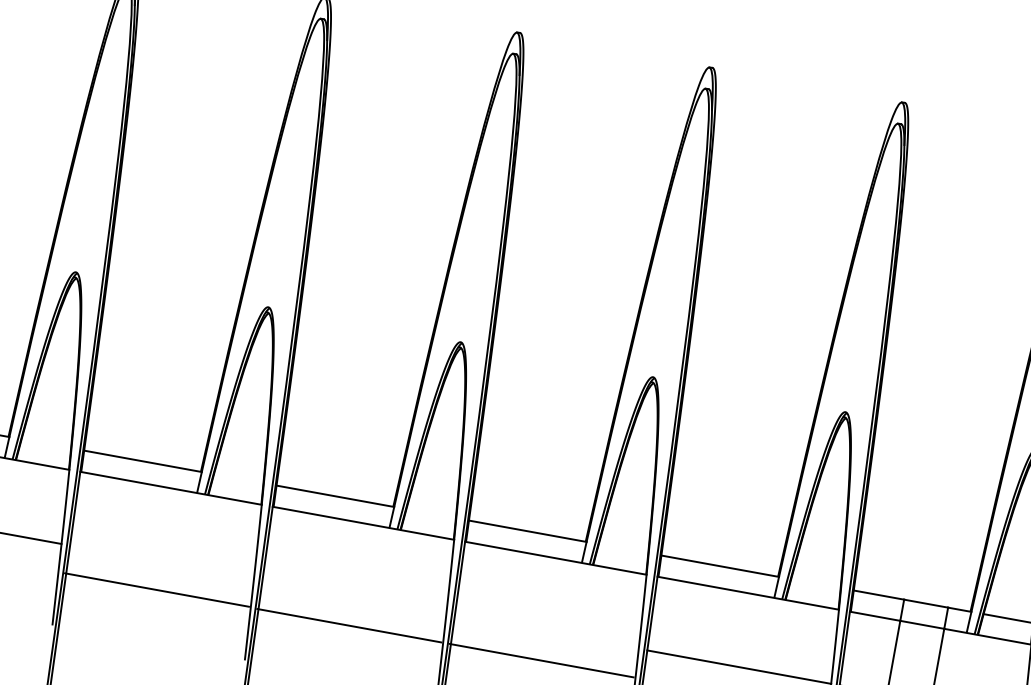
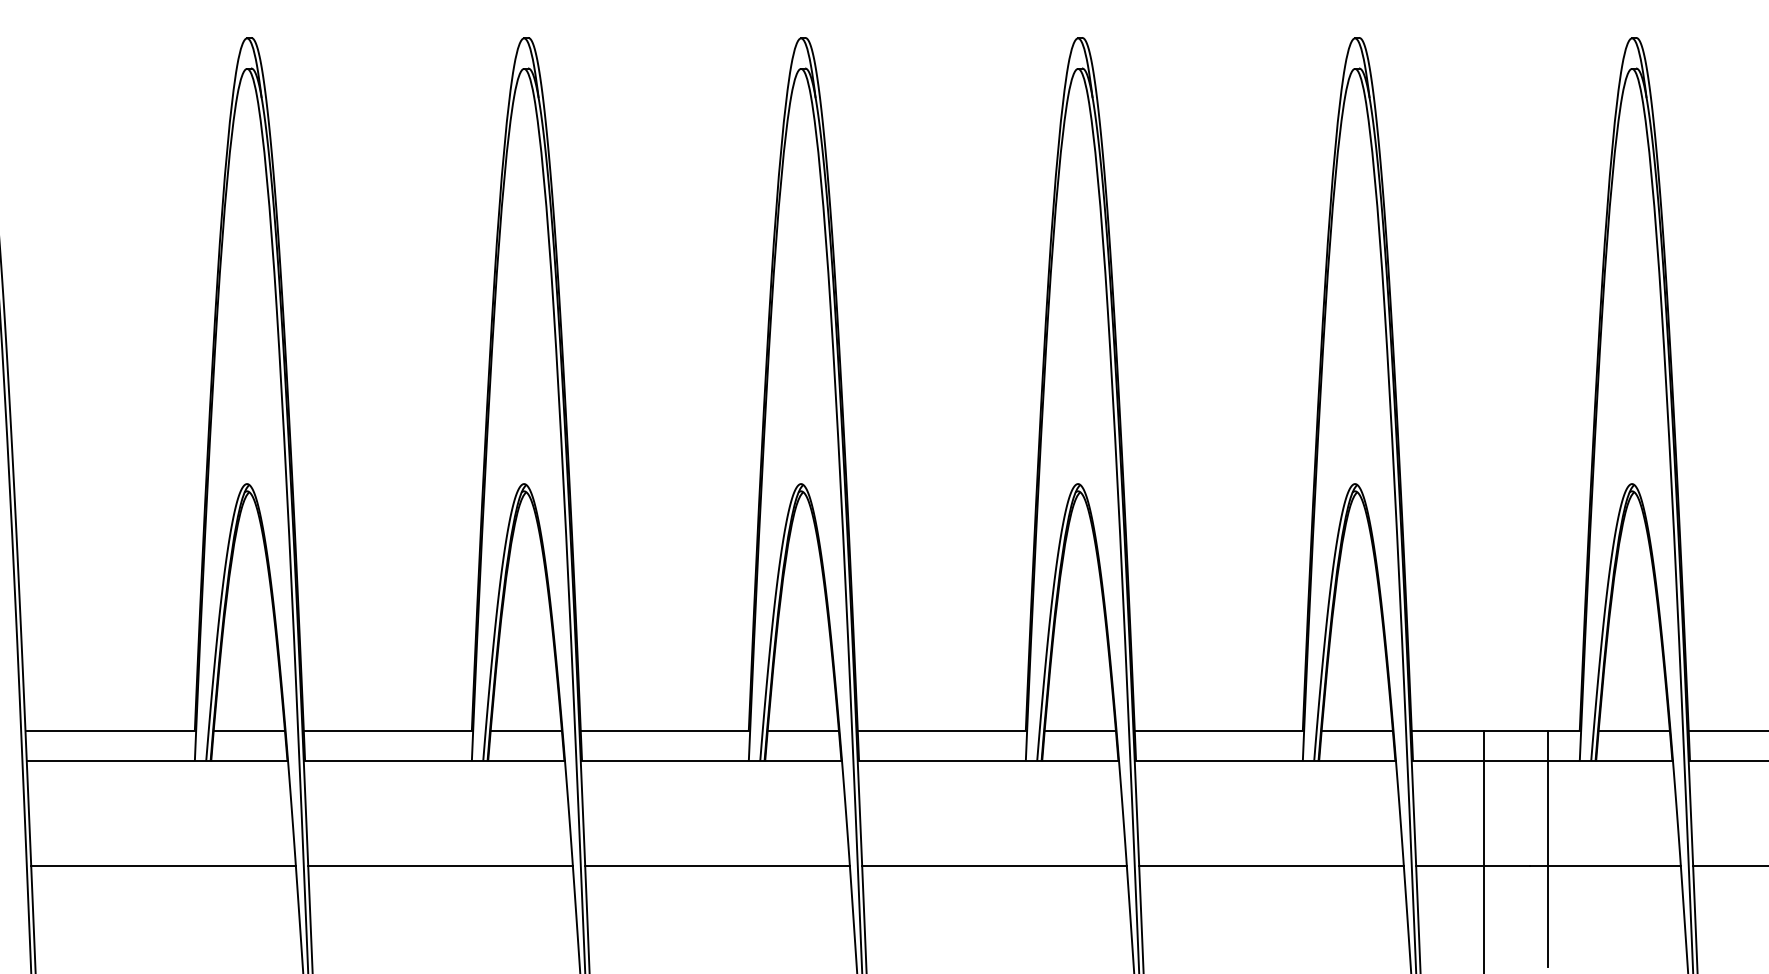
line: (45, 443) -> (248, 730), added
line: (238, 478) -> (525, 730), added
line: (430, 513) -> (802, 730), added
line: (623, 548) -> (1079, 730), added
line: (815, 583) -> (1356, 730), added
line: (156, 590) -> (440, 866), moved
line: (349, 625) -> (717, 866), moved
line: (541, 660) -> (994, 866), moved

